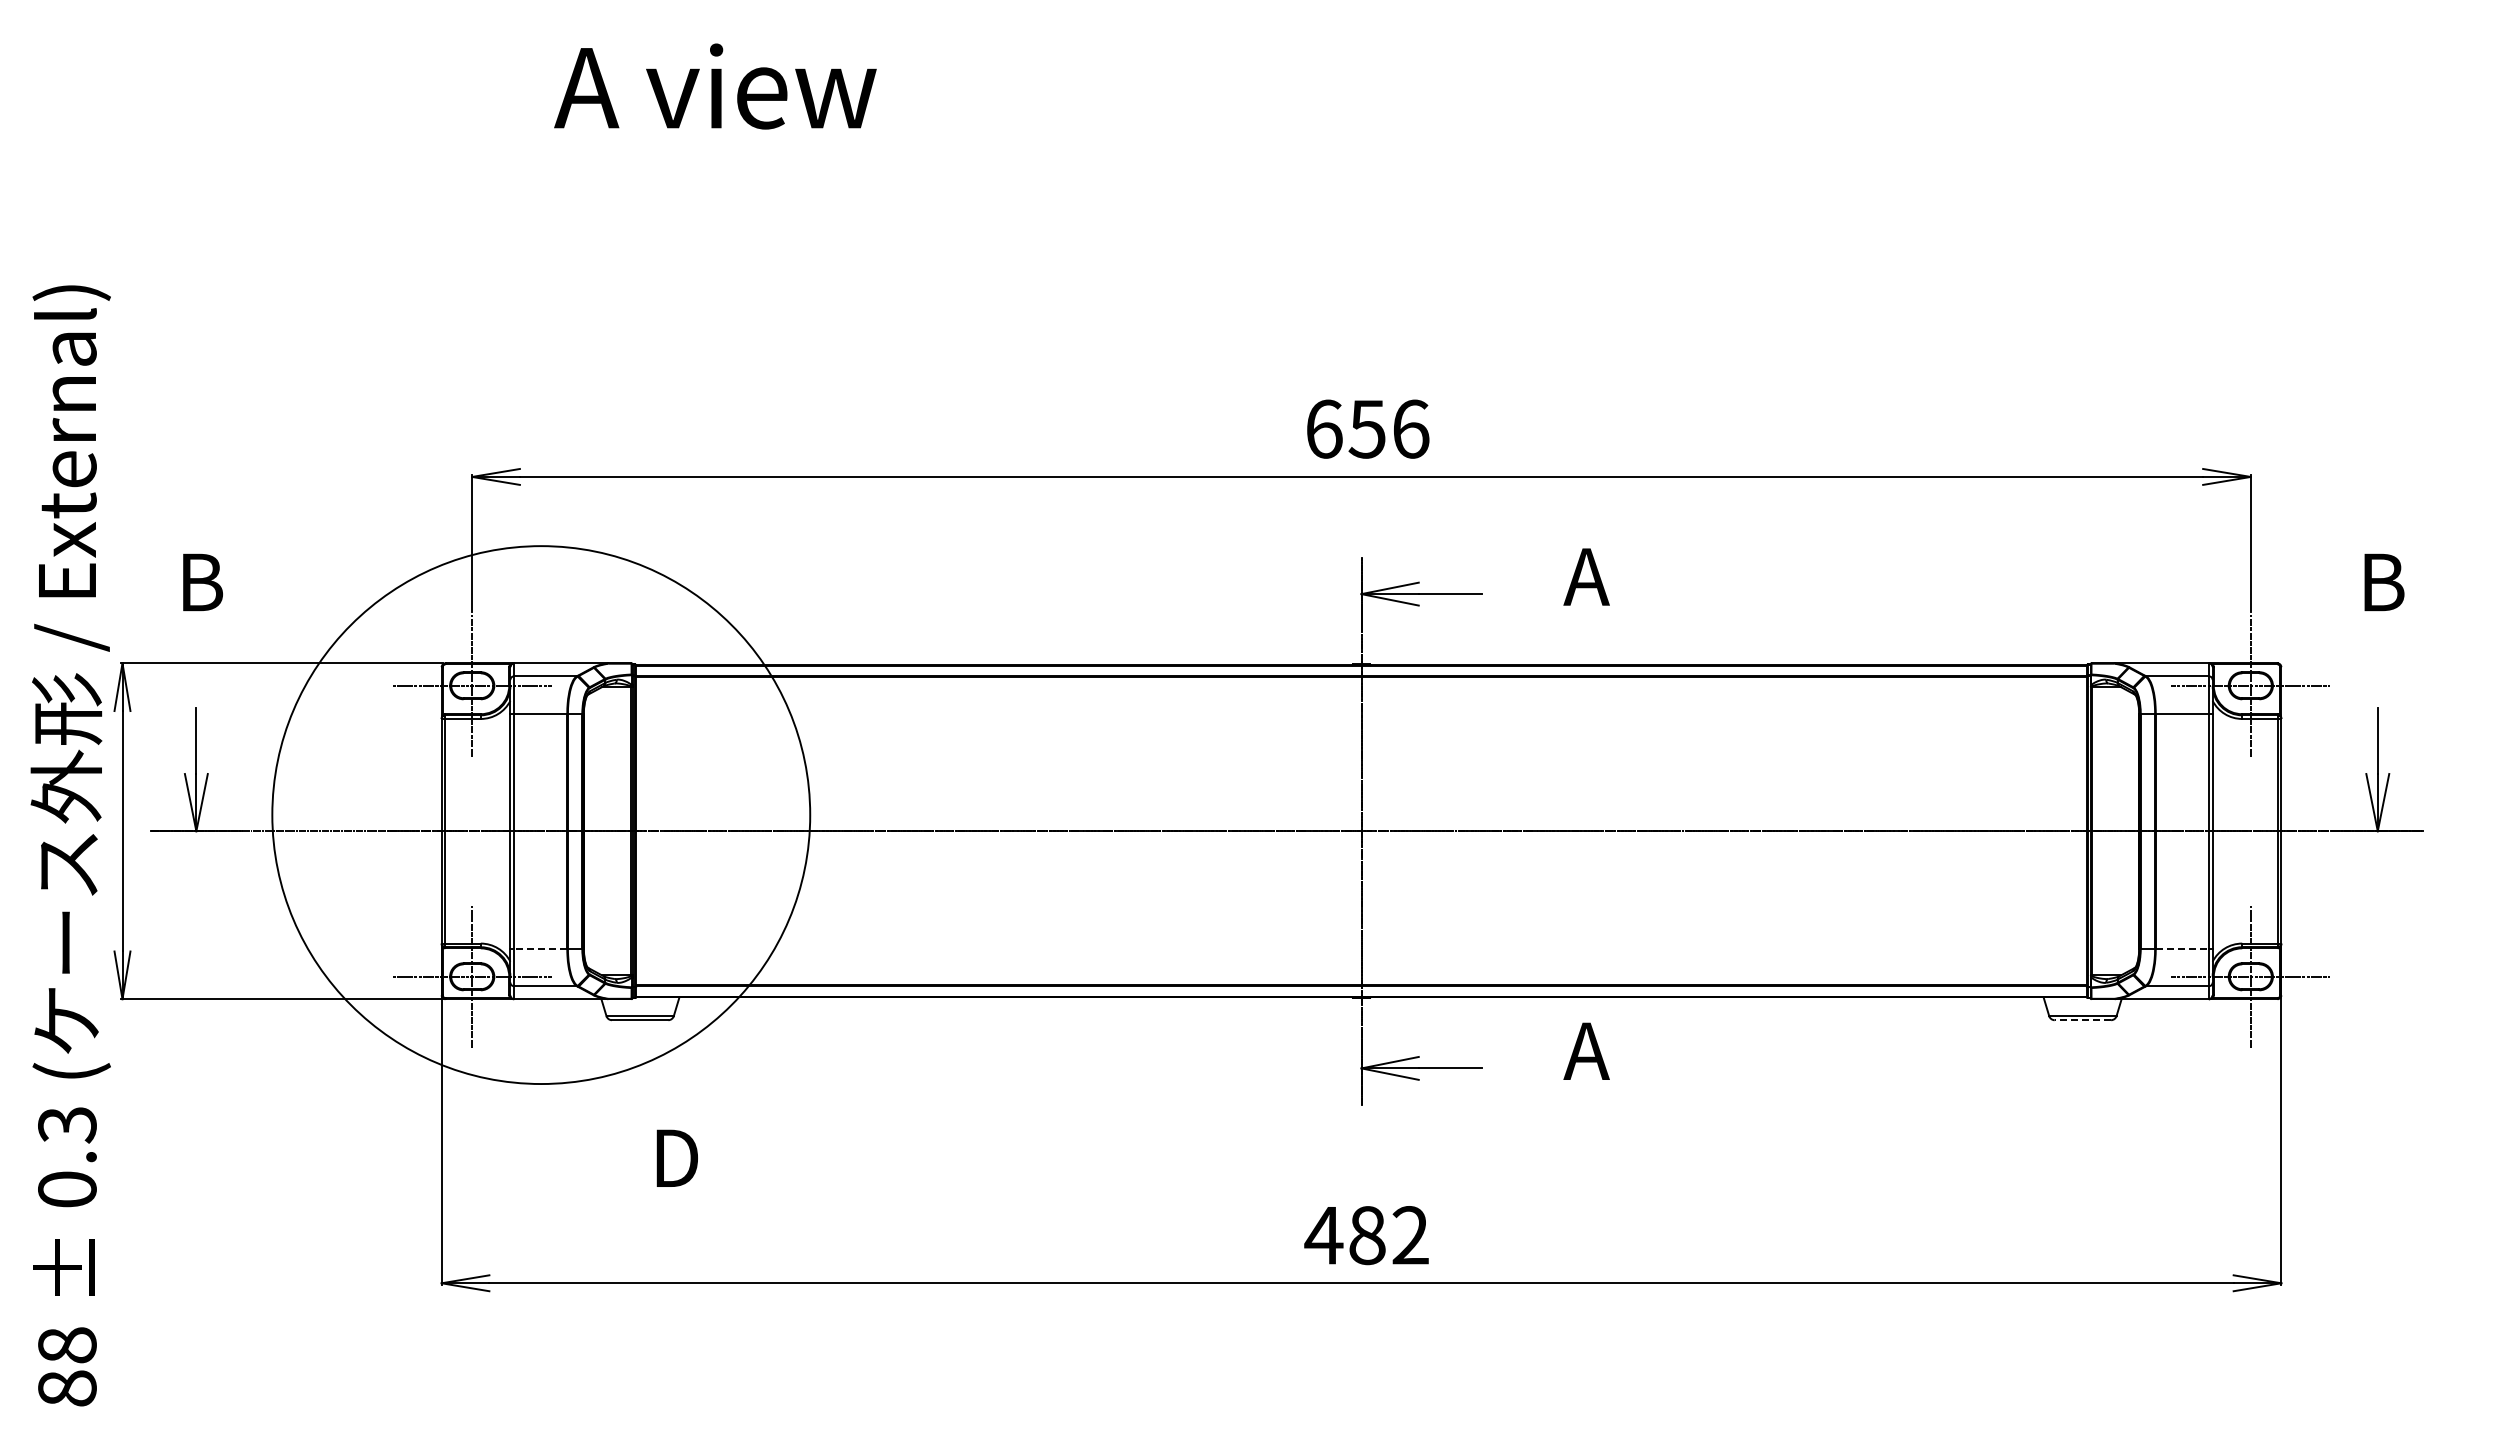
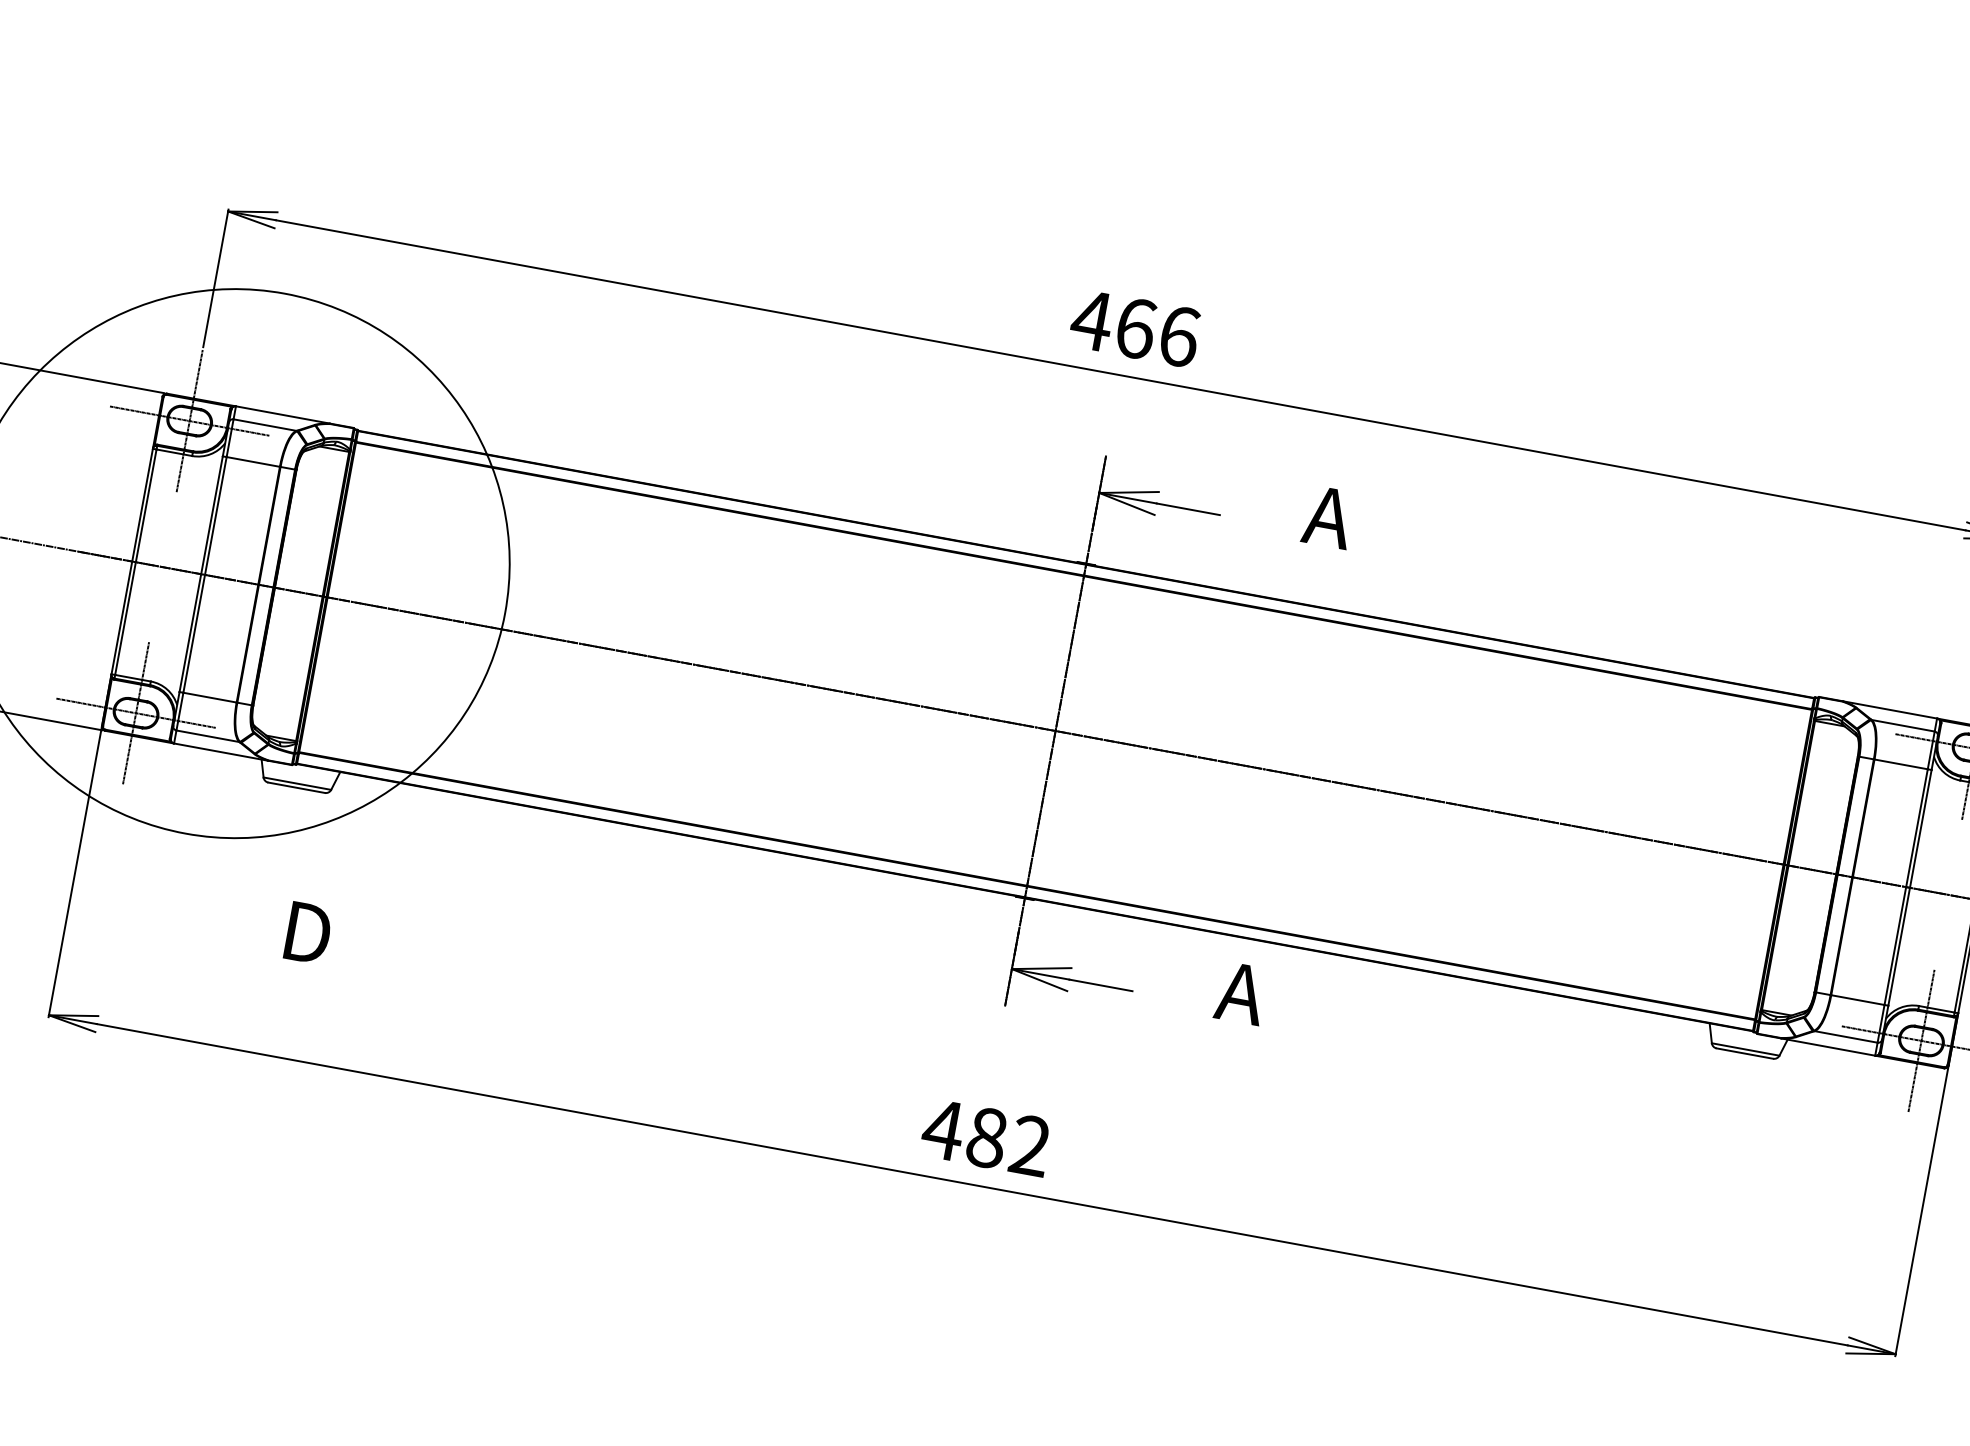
text: (1345, 428) -> (1113, 323), 656 -> 466
line: (540, 948) -> (209, 697), dashed -> solid
line: (2182, 948) -> (1858, 999), dashed -> solid
line: (2082, 1020) -> (1744, 1053), dashed -> solid

